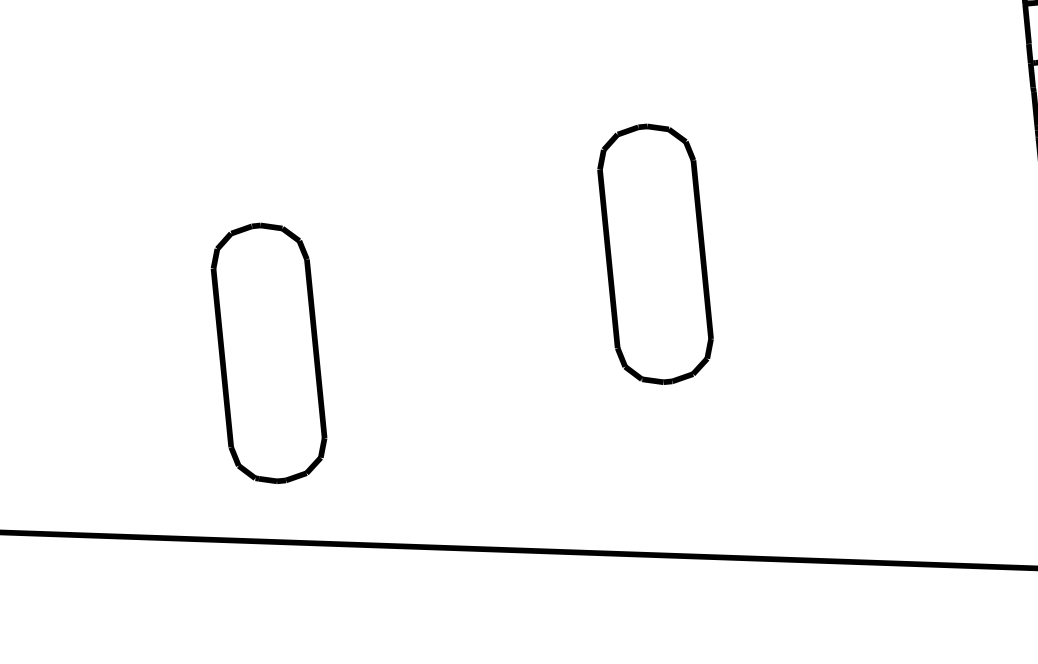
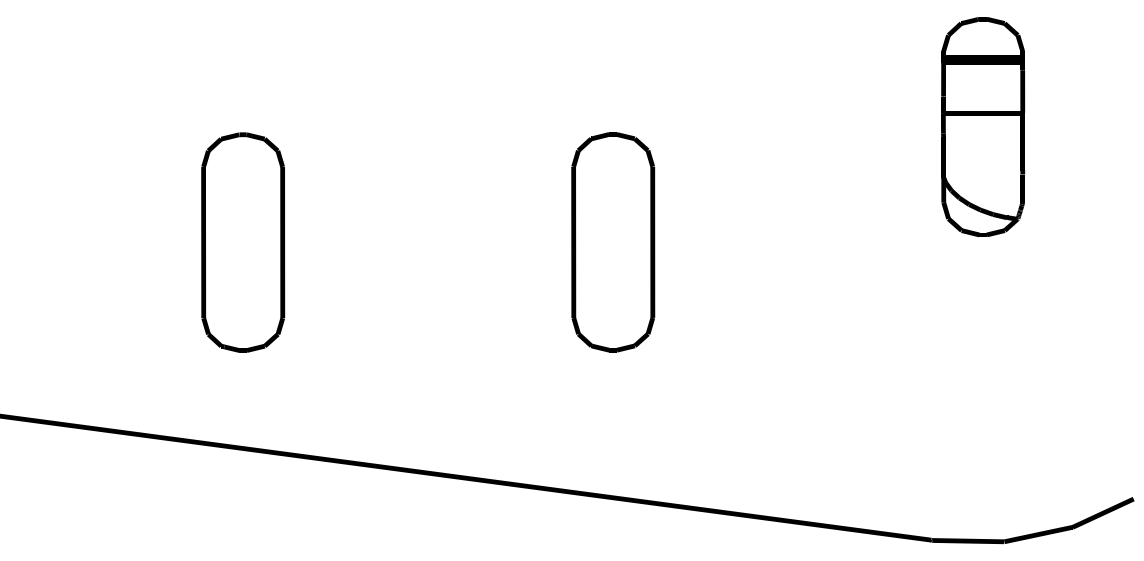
part: (269, 353) -> (243, 242), moved

